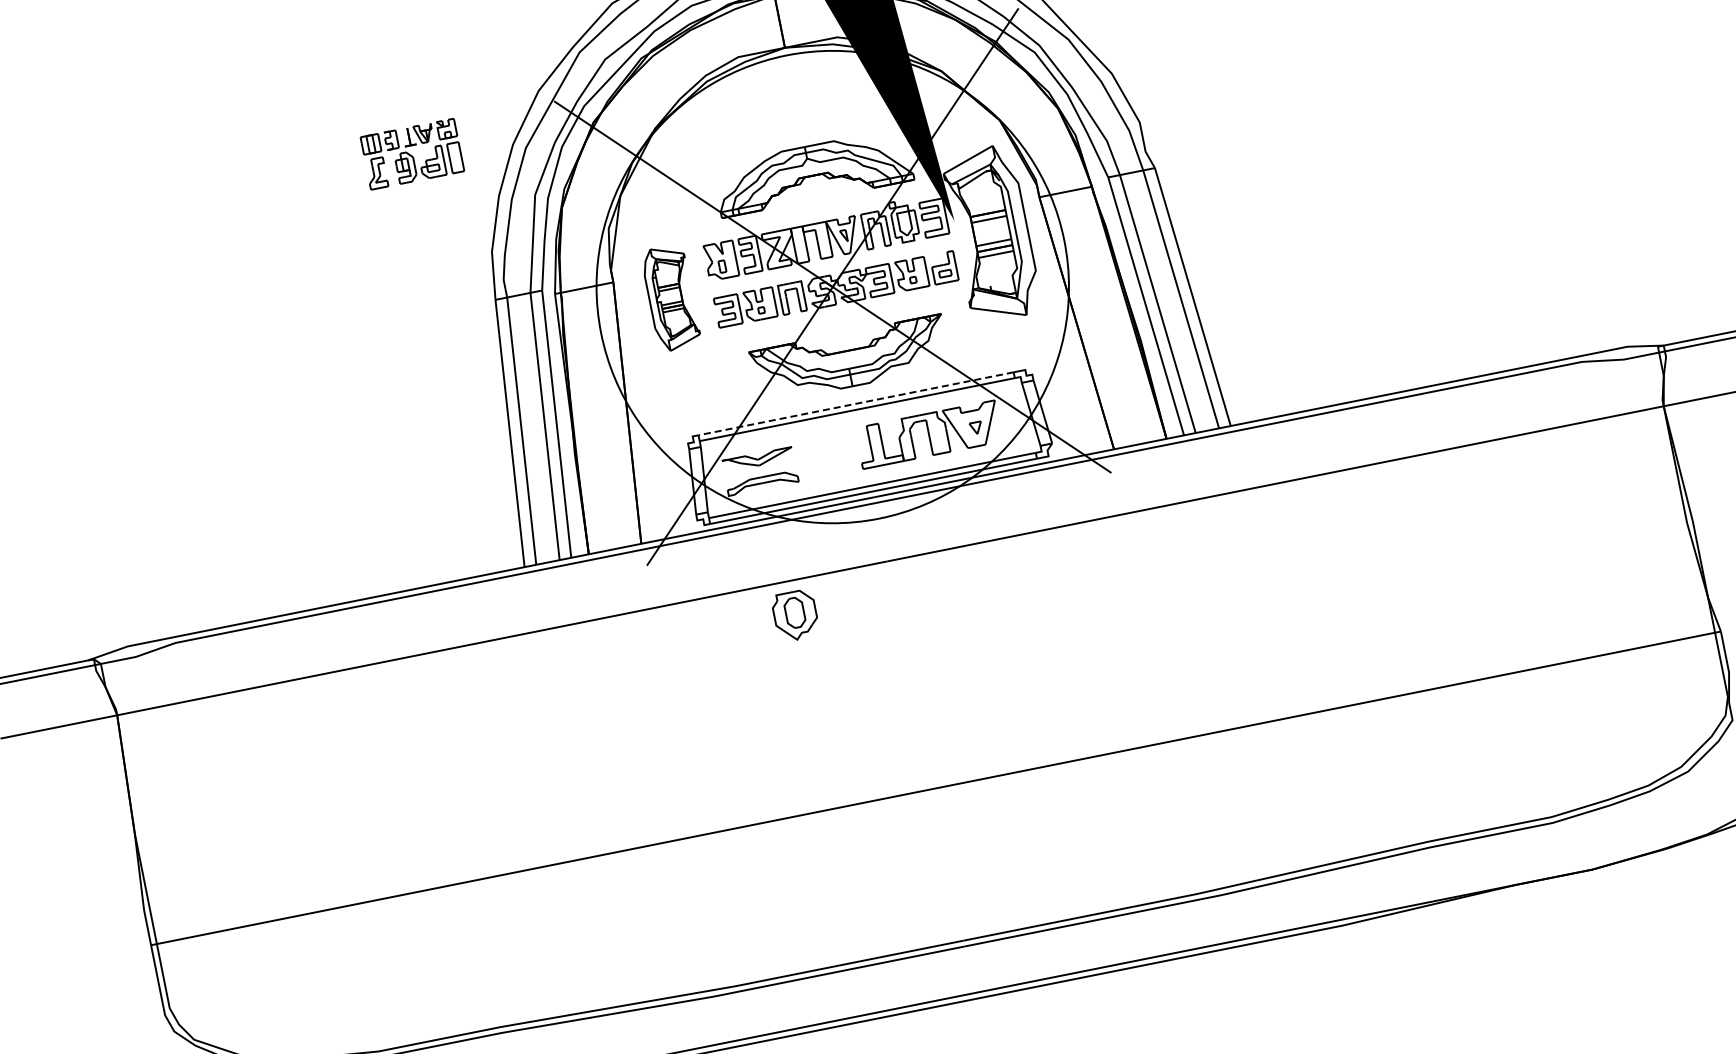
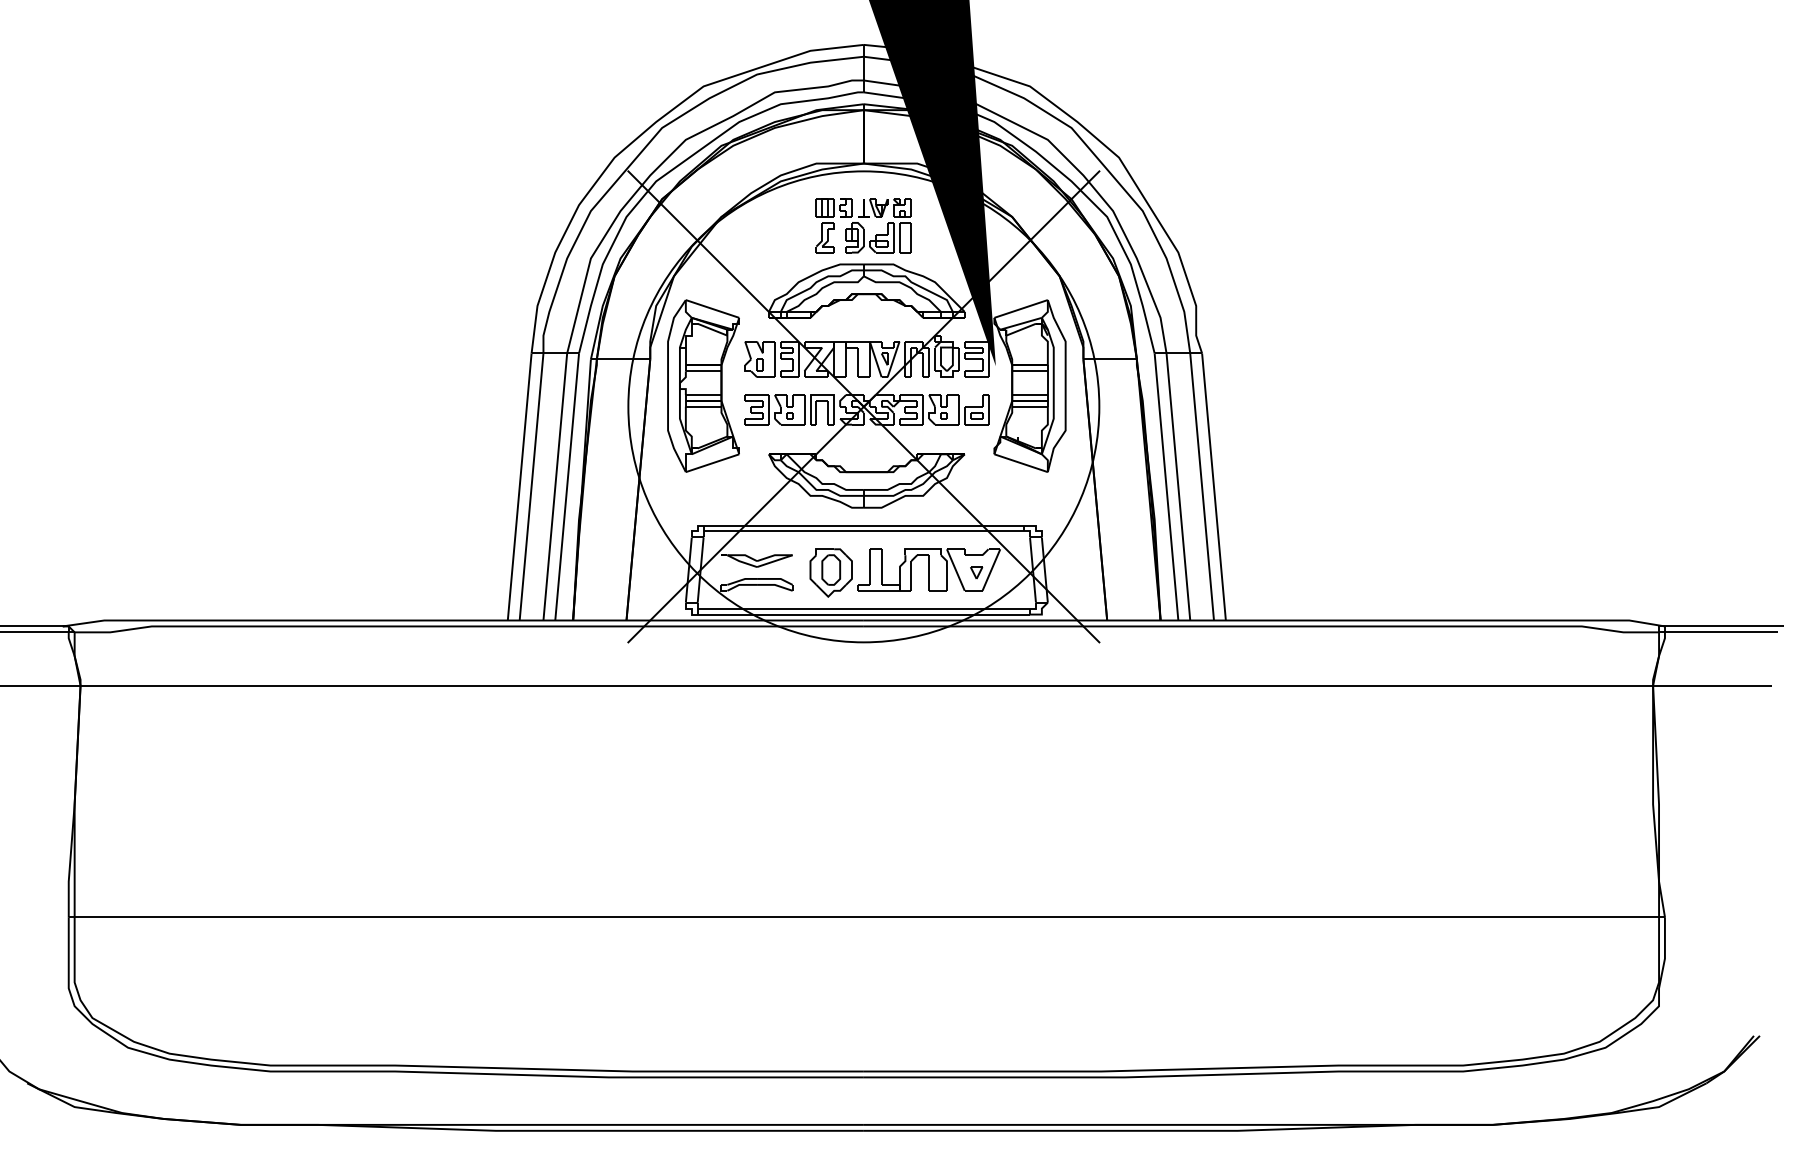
part: (412, 153) -> (863, 225), moved
part: (670, 297) -> (703, 385), size x1.67
line: (855, 403) -> (863, 525), dashed -> solid
part: (794, 615) -> (830, 572), moved

